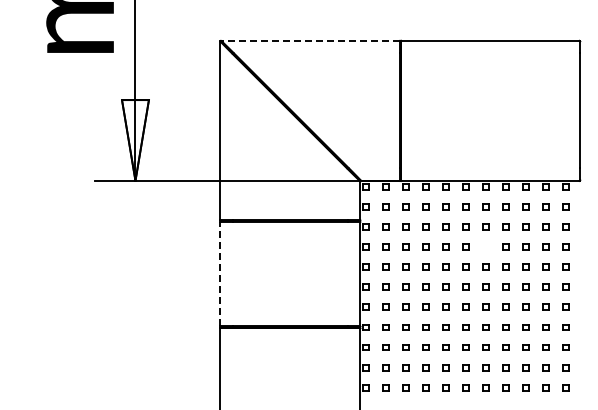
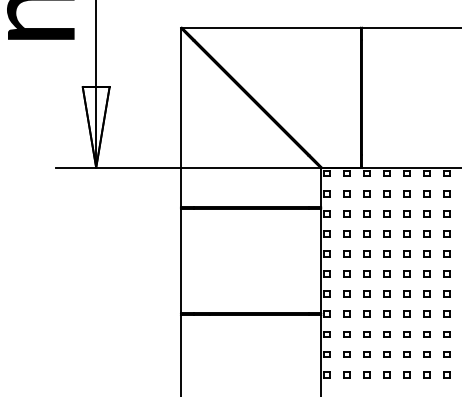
line: (310, 40) -> (271, 27), dashed -> solid
part: (485, 246) -> (446, 233), added
line: (220, 273) -> (181, 260), dashed -> solid

